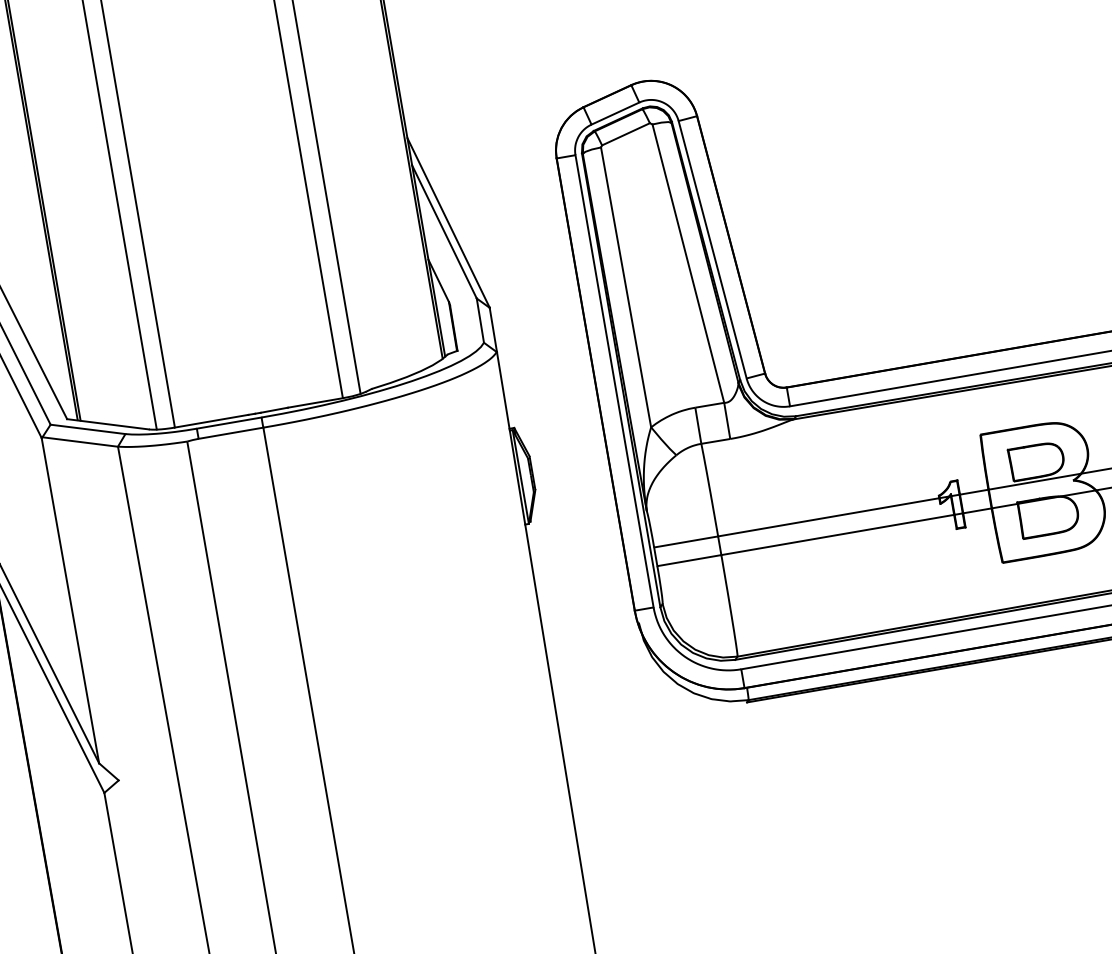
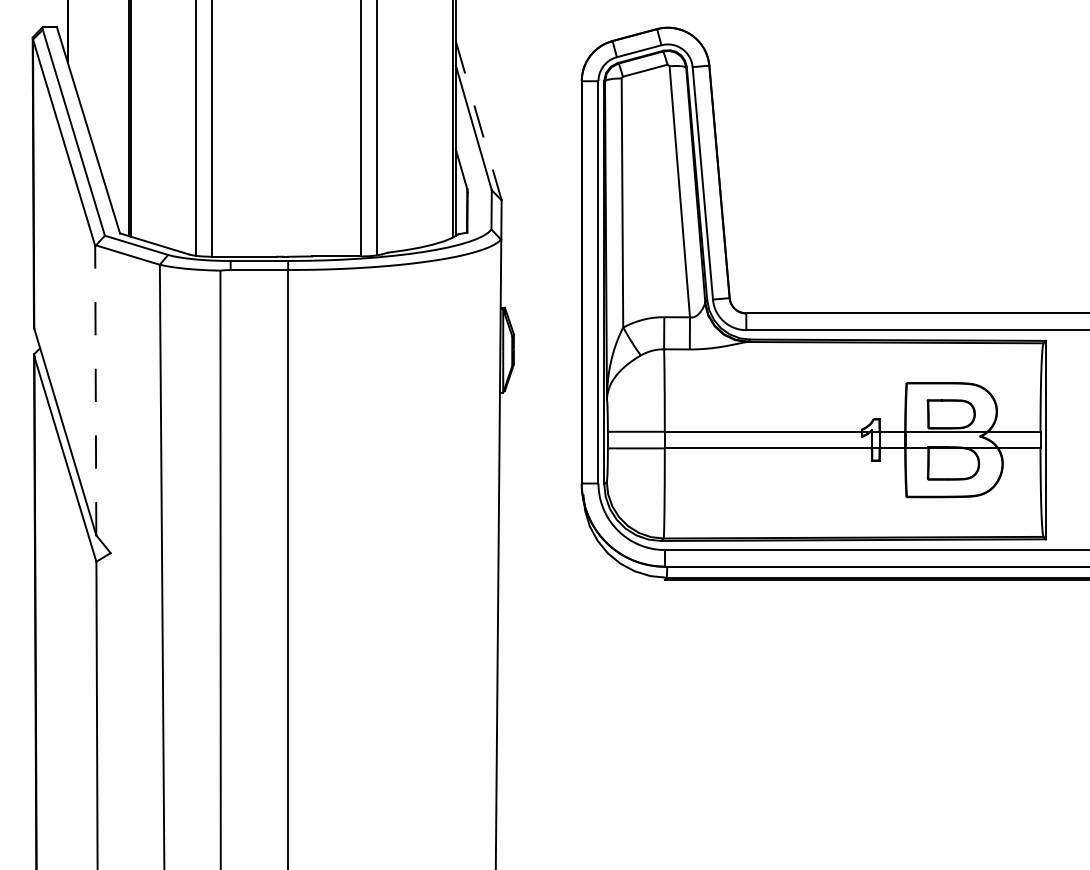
line: (448, 222) -> (478, 120), solid -> dashed
line: (70, 600) -> (95, 390), solid -> dashed

